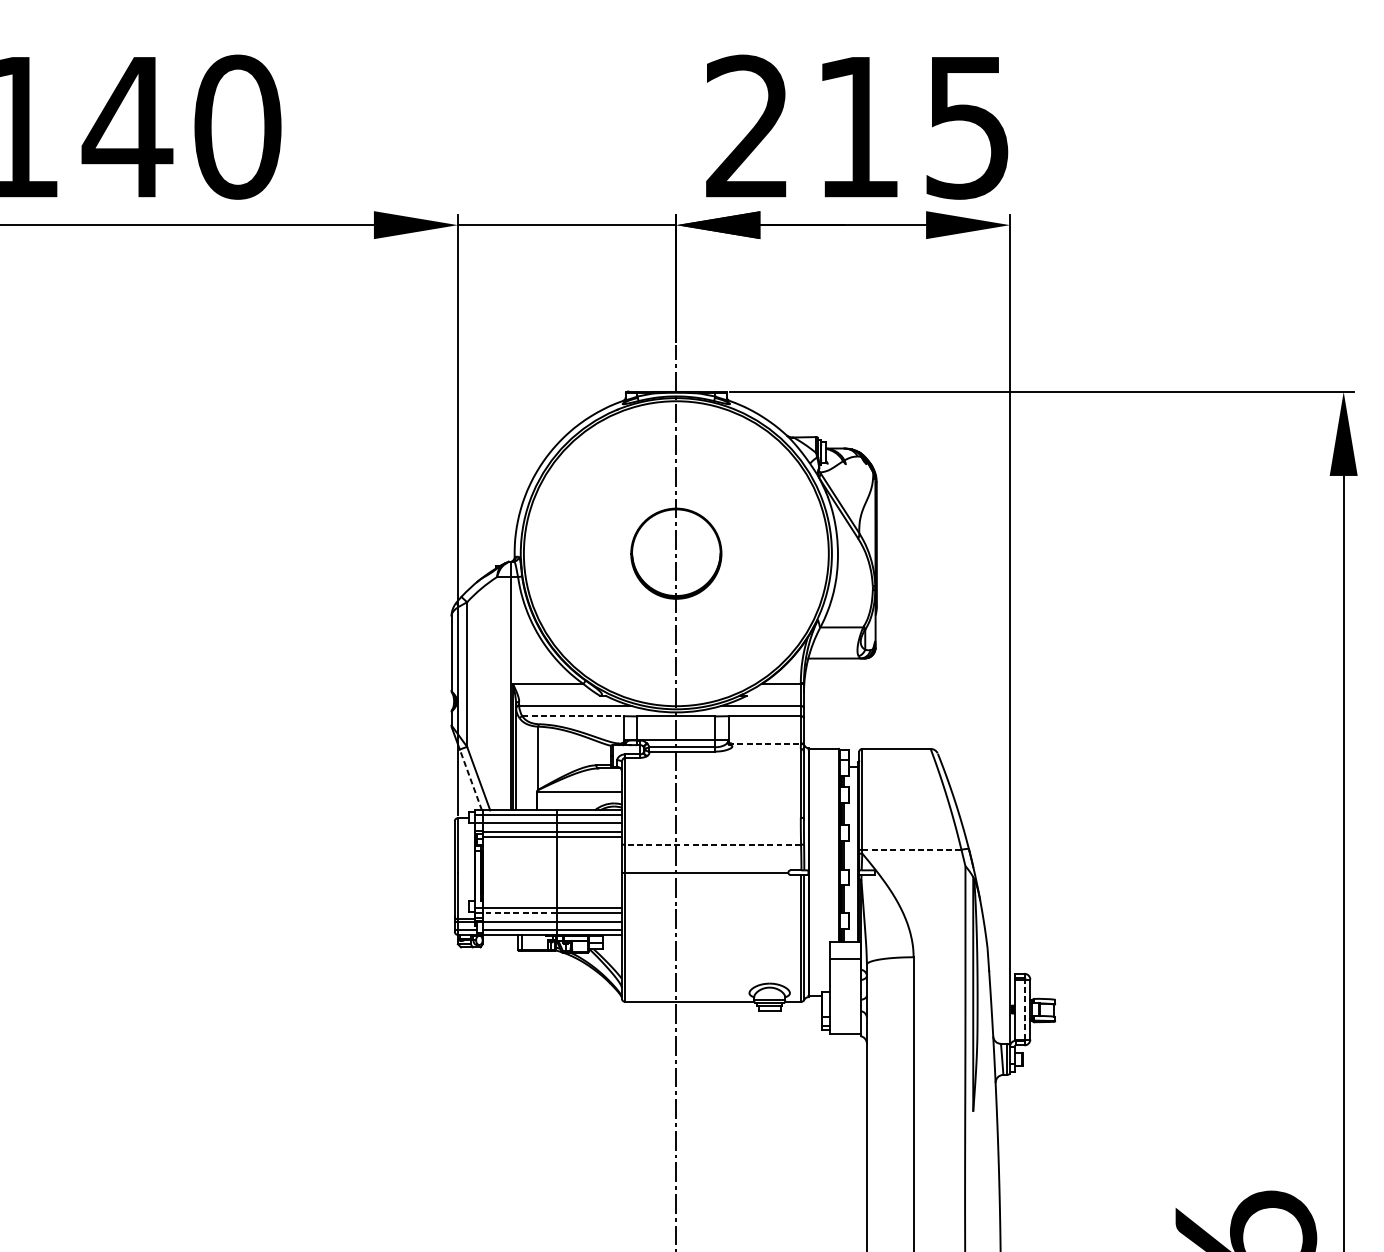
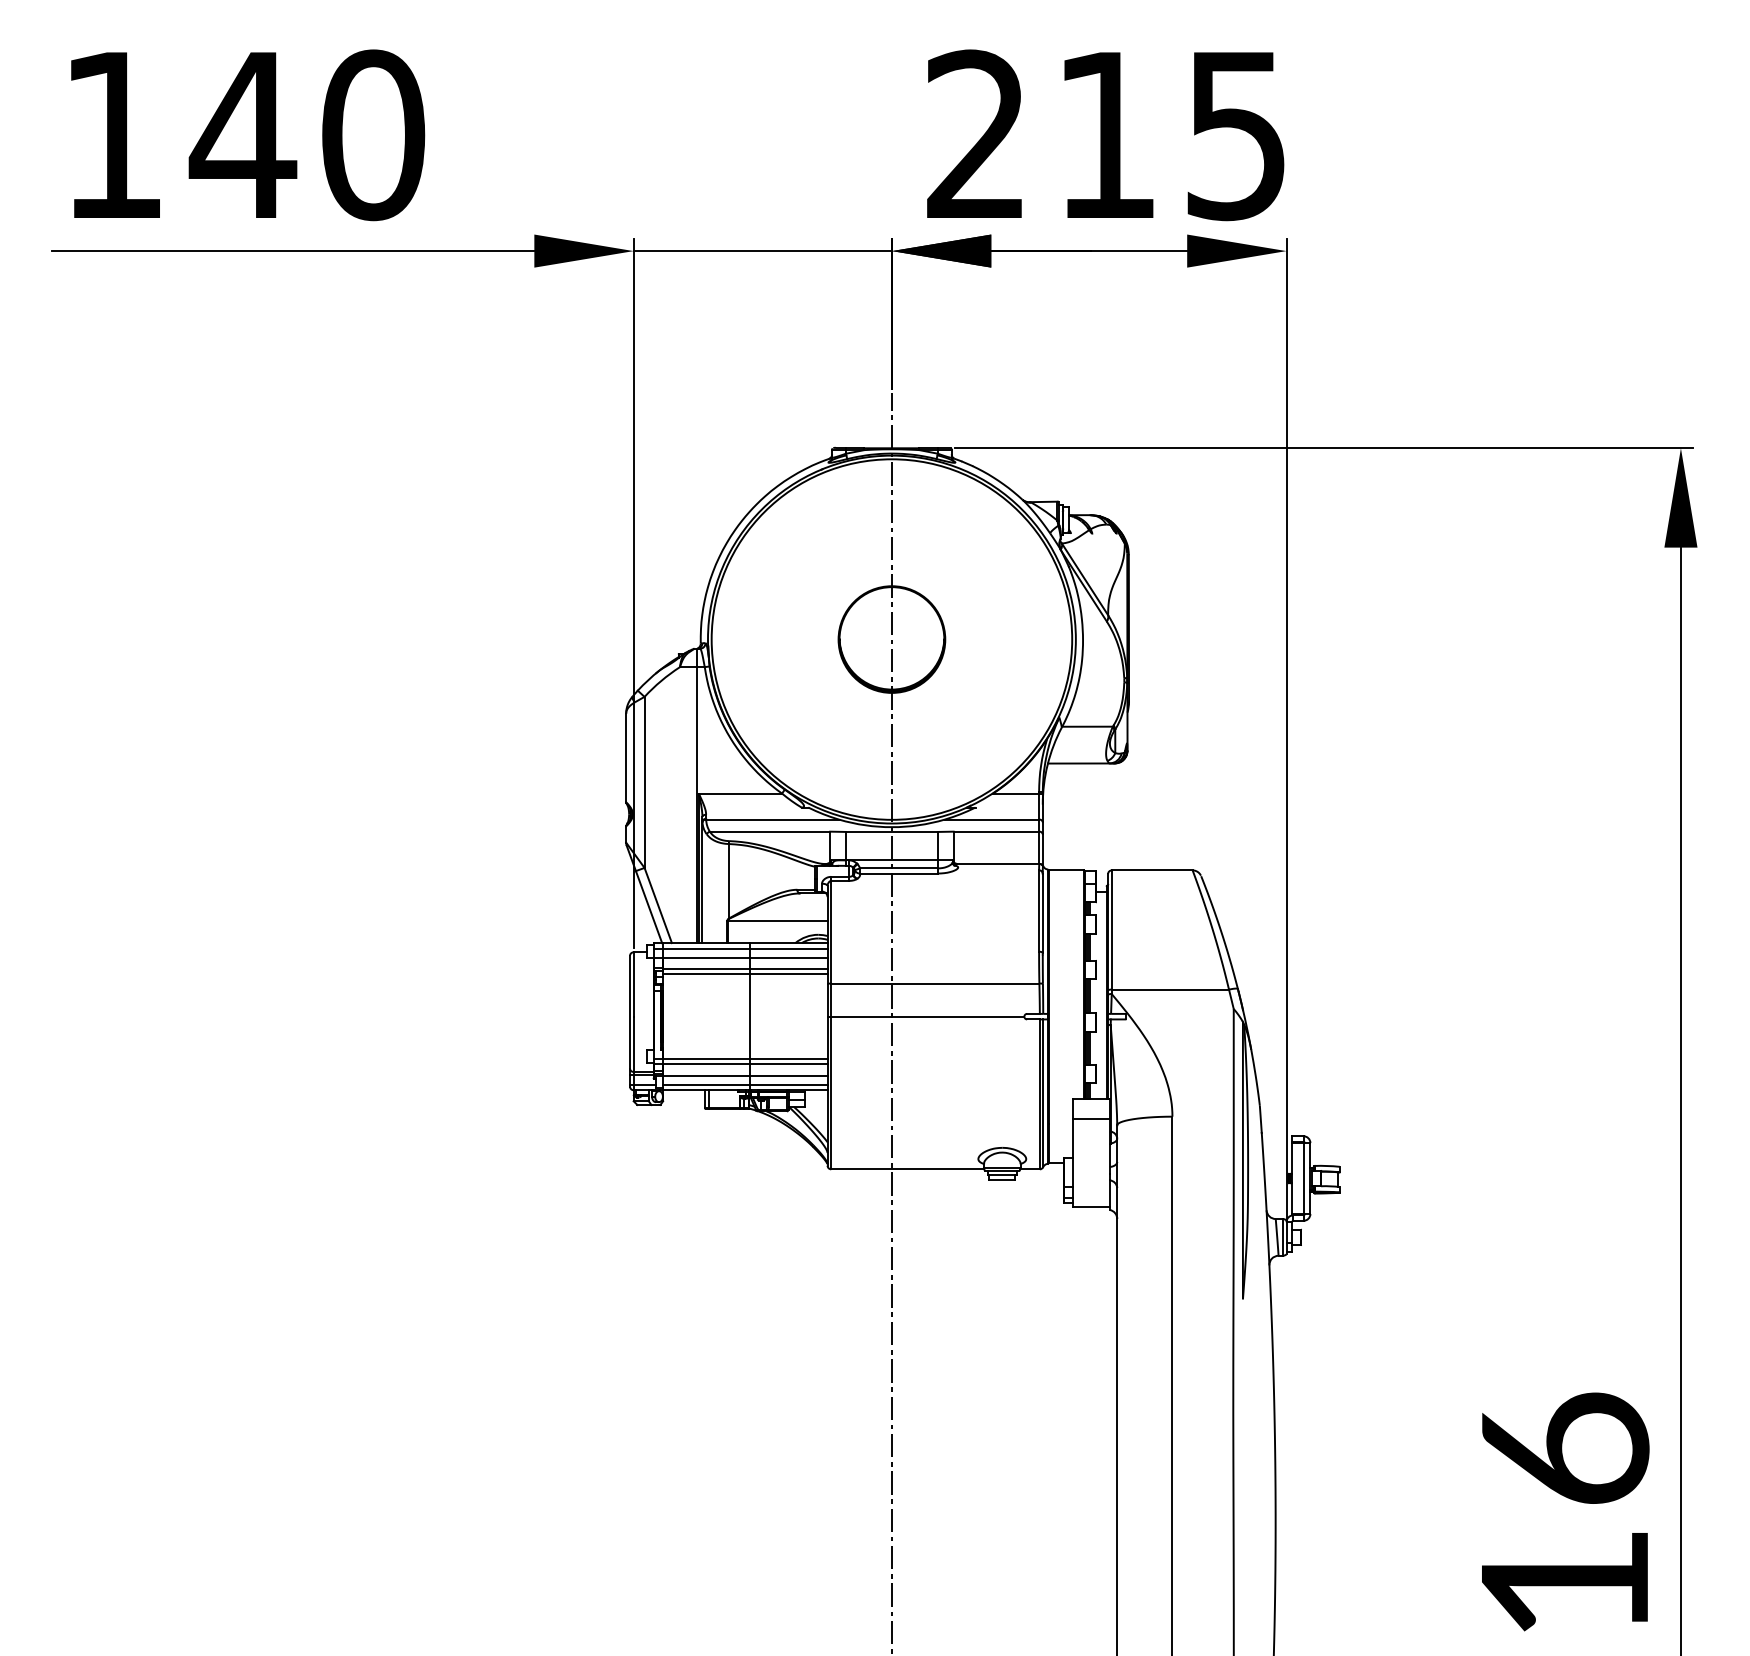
line: (573, 716) -> (770, 831), dashed -> solid
line: (764, 743) -> (996, 863), dashed -> solid
line: (470, 779) -> (648, 906), dashed -> solid
line: (712, 844) -> (934, 983), dashed -> solid
line: (911, 849) -> (1170, 989), dashed -> solid
line: (519, 913) -> (706, 1064), dashed -> solid
line: (1024, 1009) -> (1303, 1178), dashed -> solid

